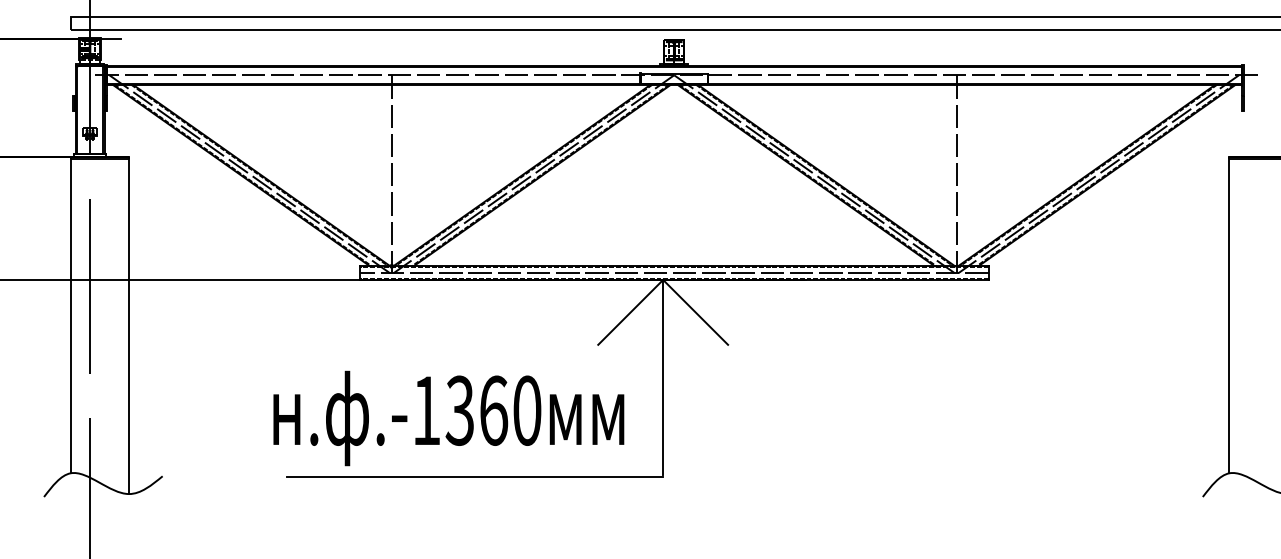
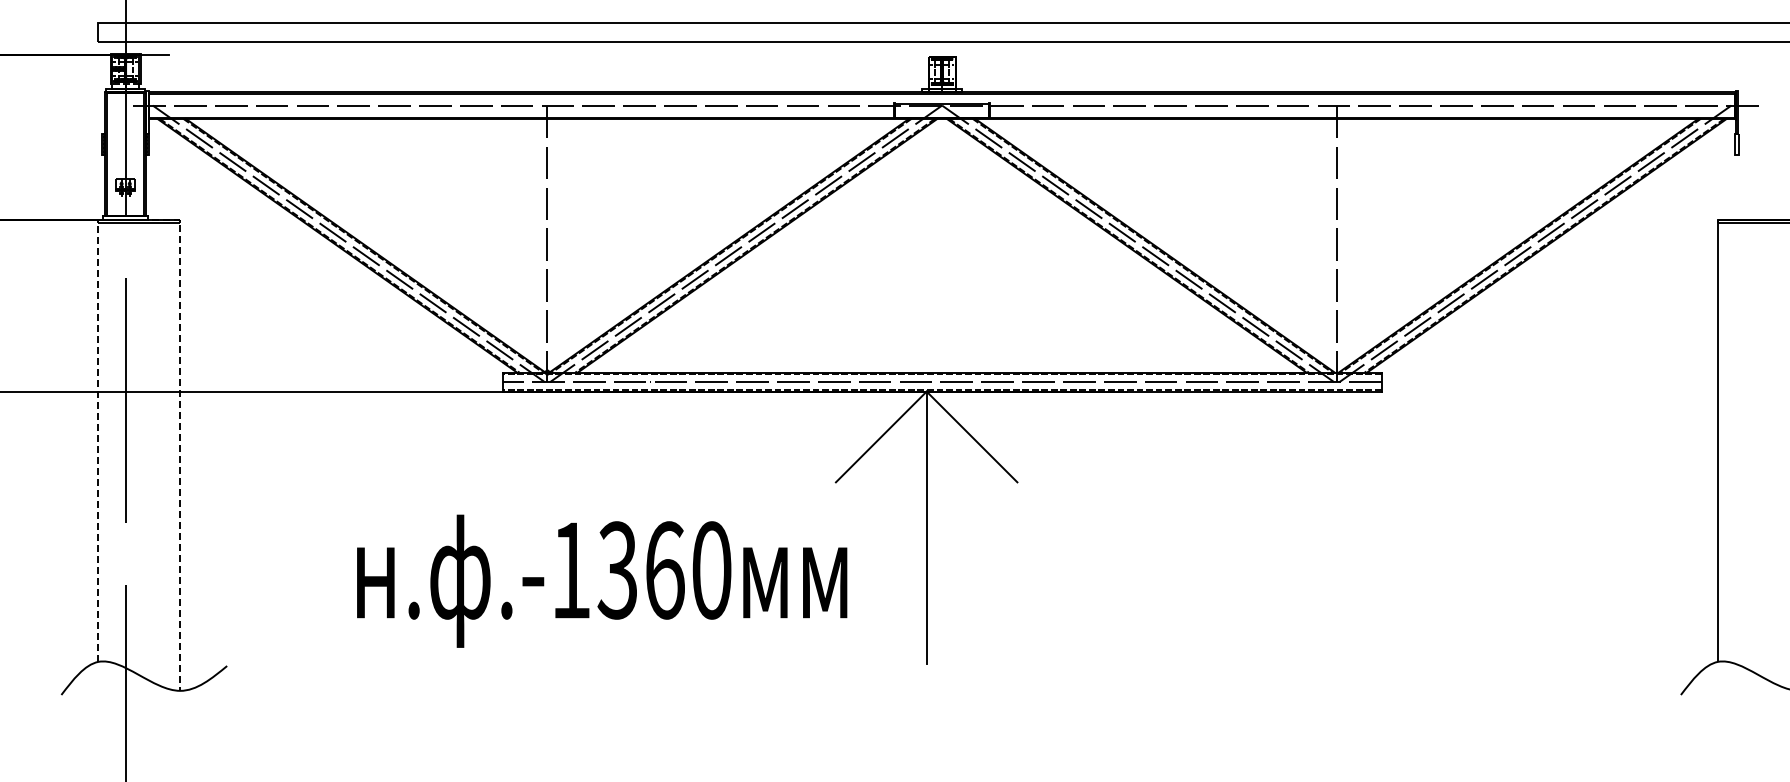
line: (110, 157) -> (154, 220), solid -> dashed
text: (449, 417) -> (602, 580), moved
line: (474, 477) -> (663, 667), removed

